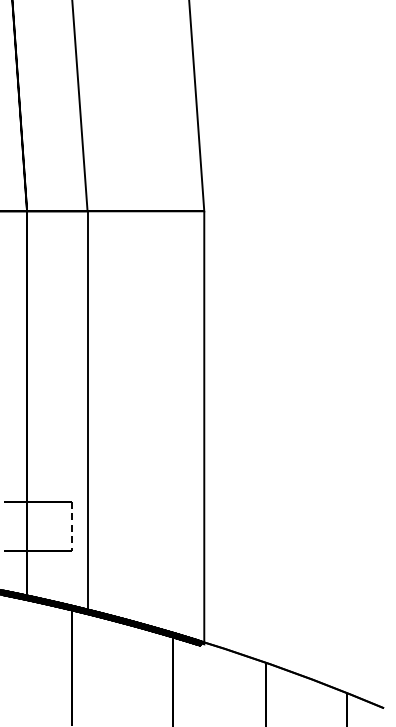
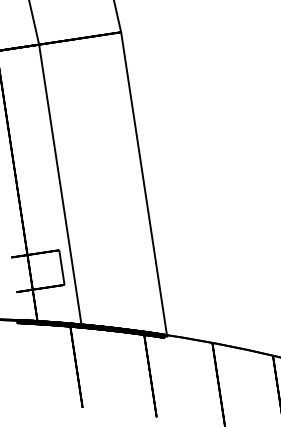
line: (72, 526) -> (62, 267), dashed -> solid

